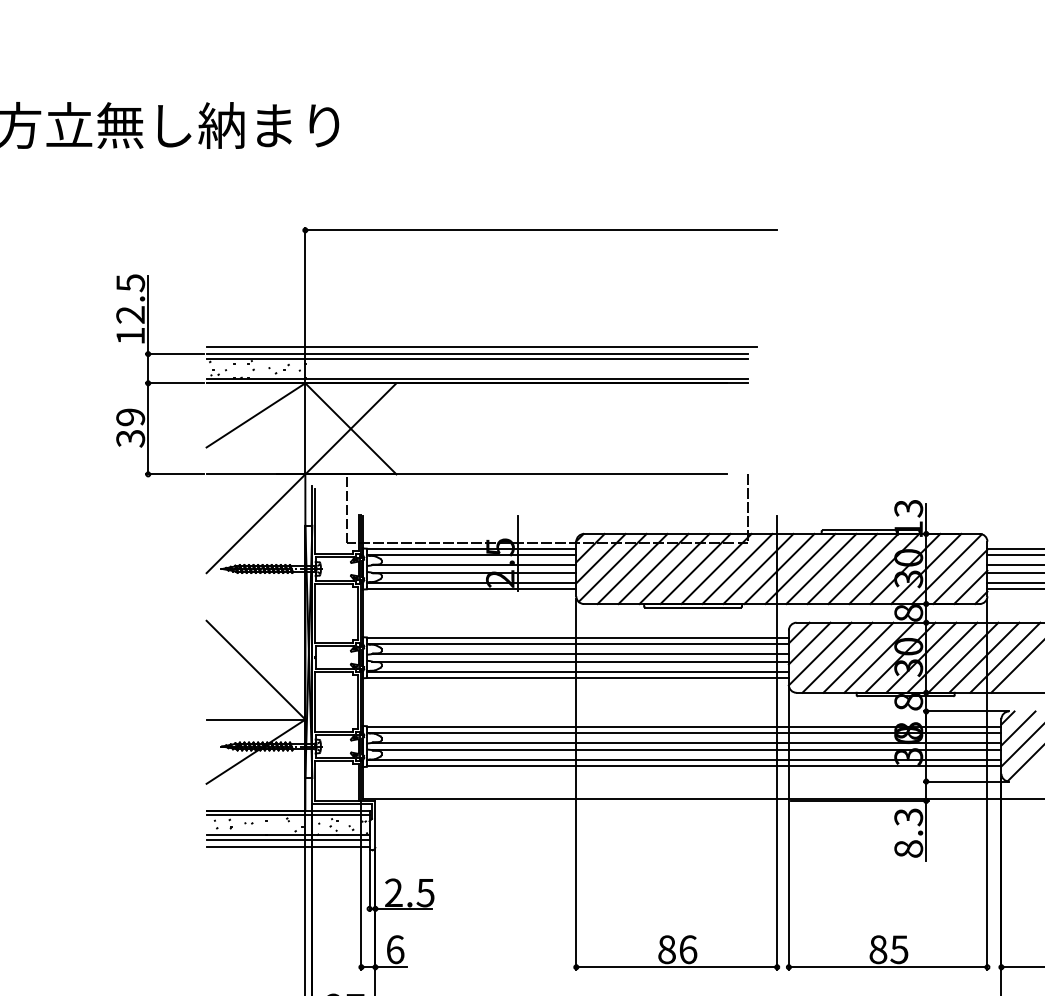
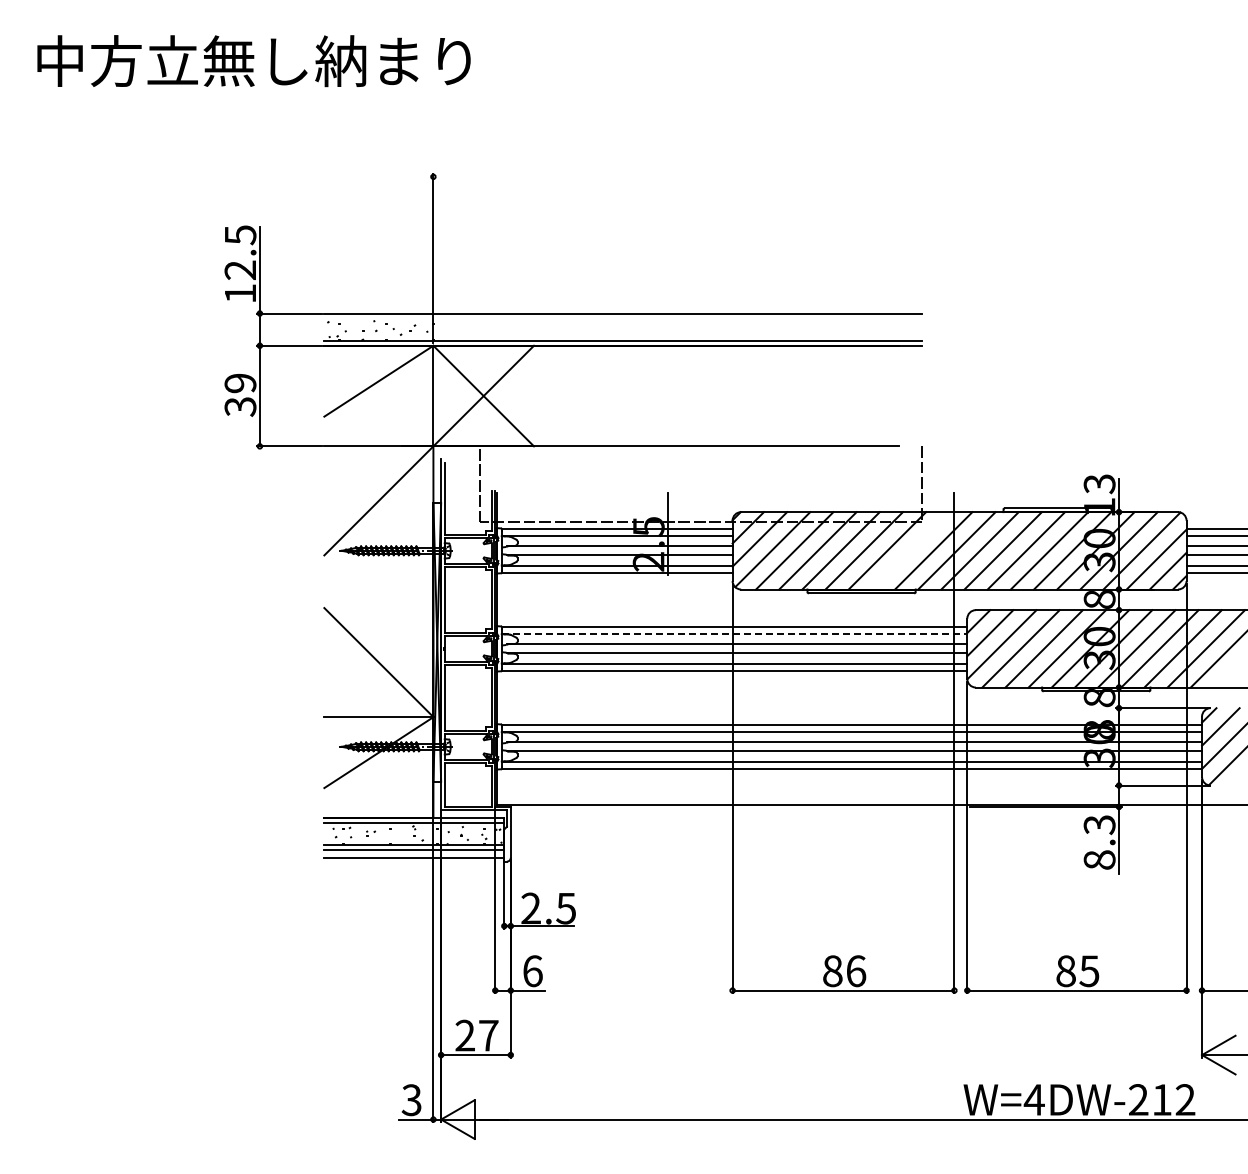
line: (540, 229) -> (693, 176), removed
line: (482, 346) -> (628, 305), removed
line: (477, 358) -> (623, 318), removed
line: (737, 568) -> (910, 550), removed
line: (578, 643) -> (734, 633), solid -> dashed

